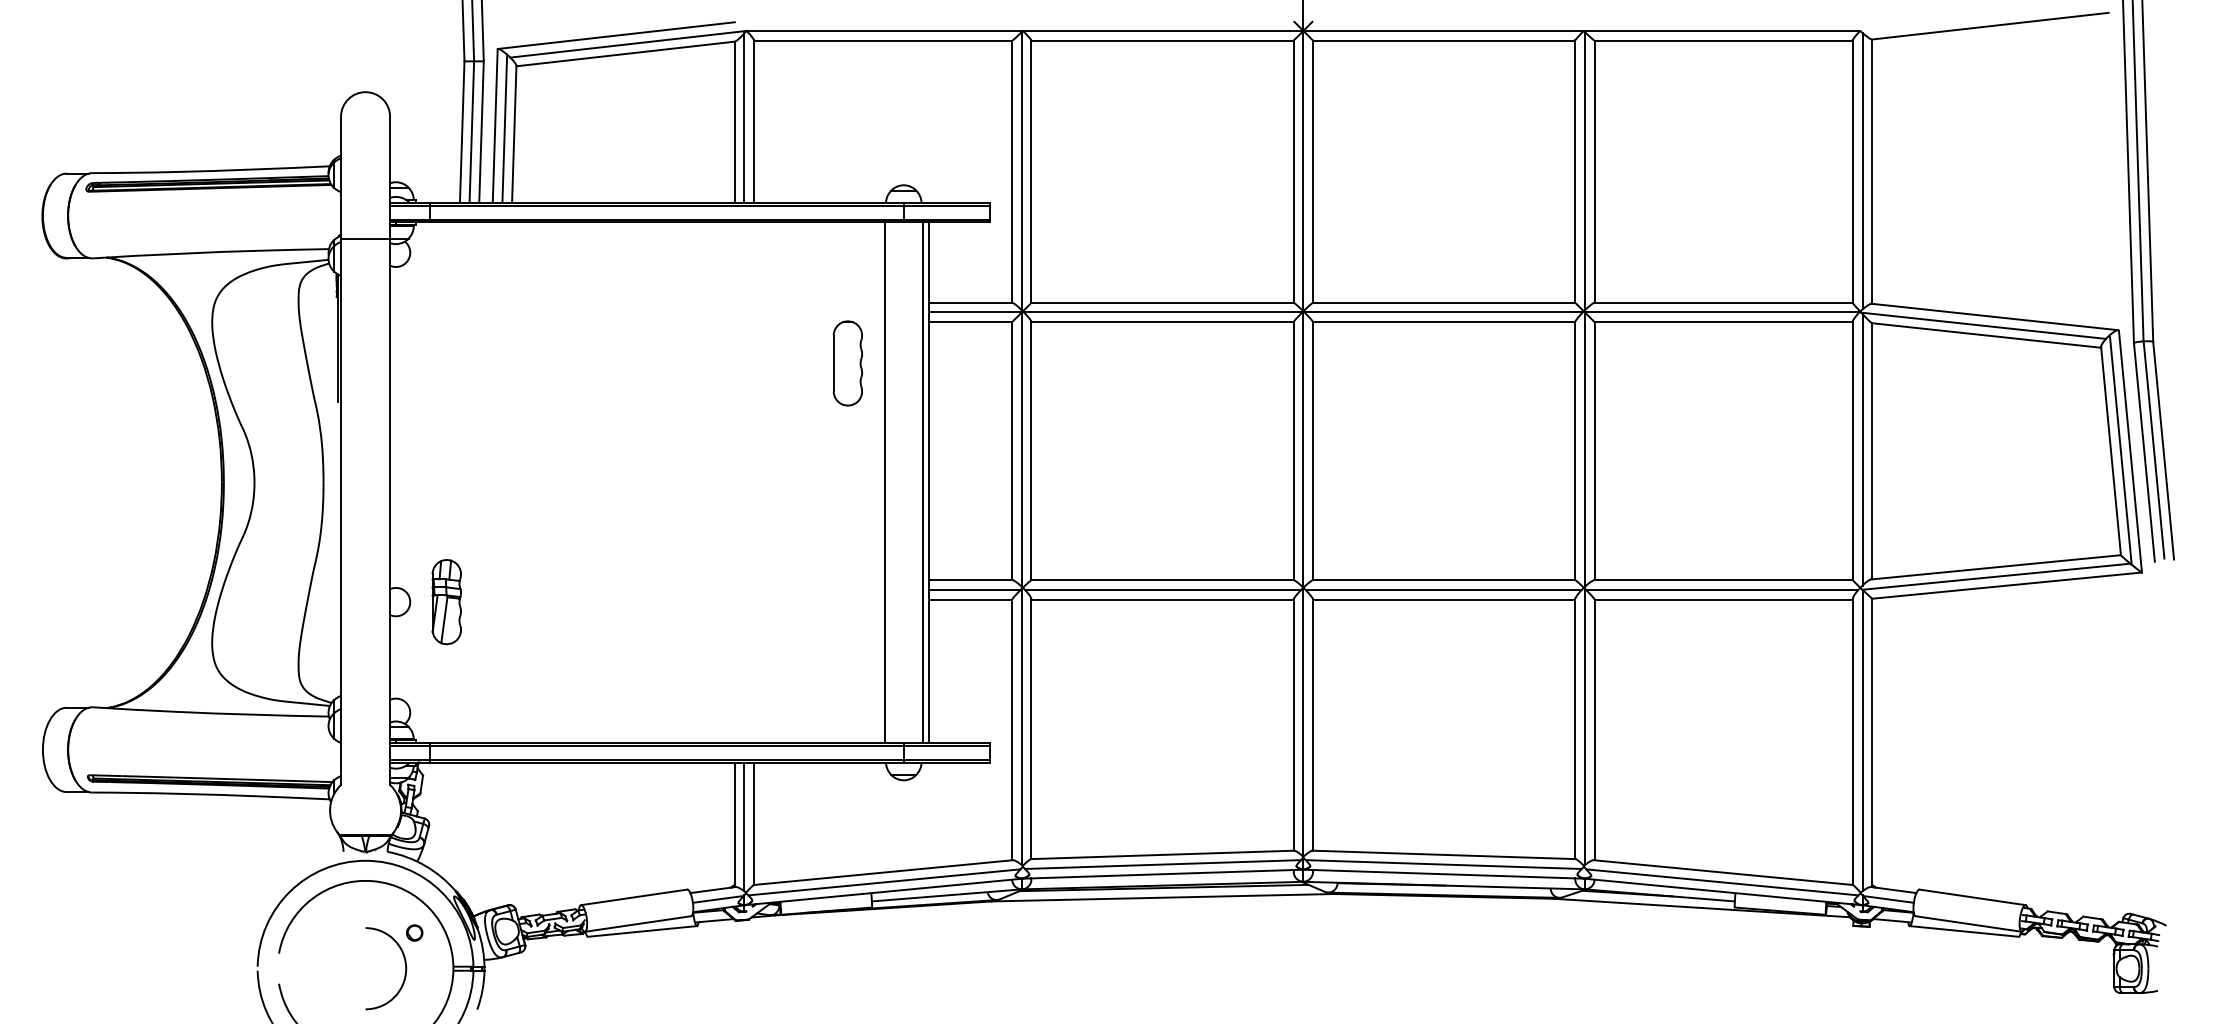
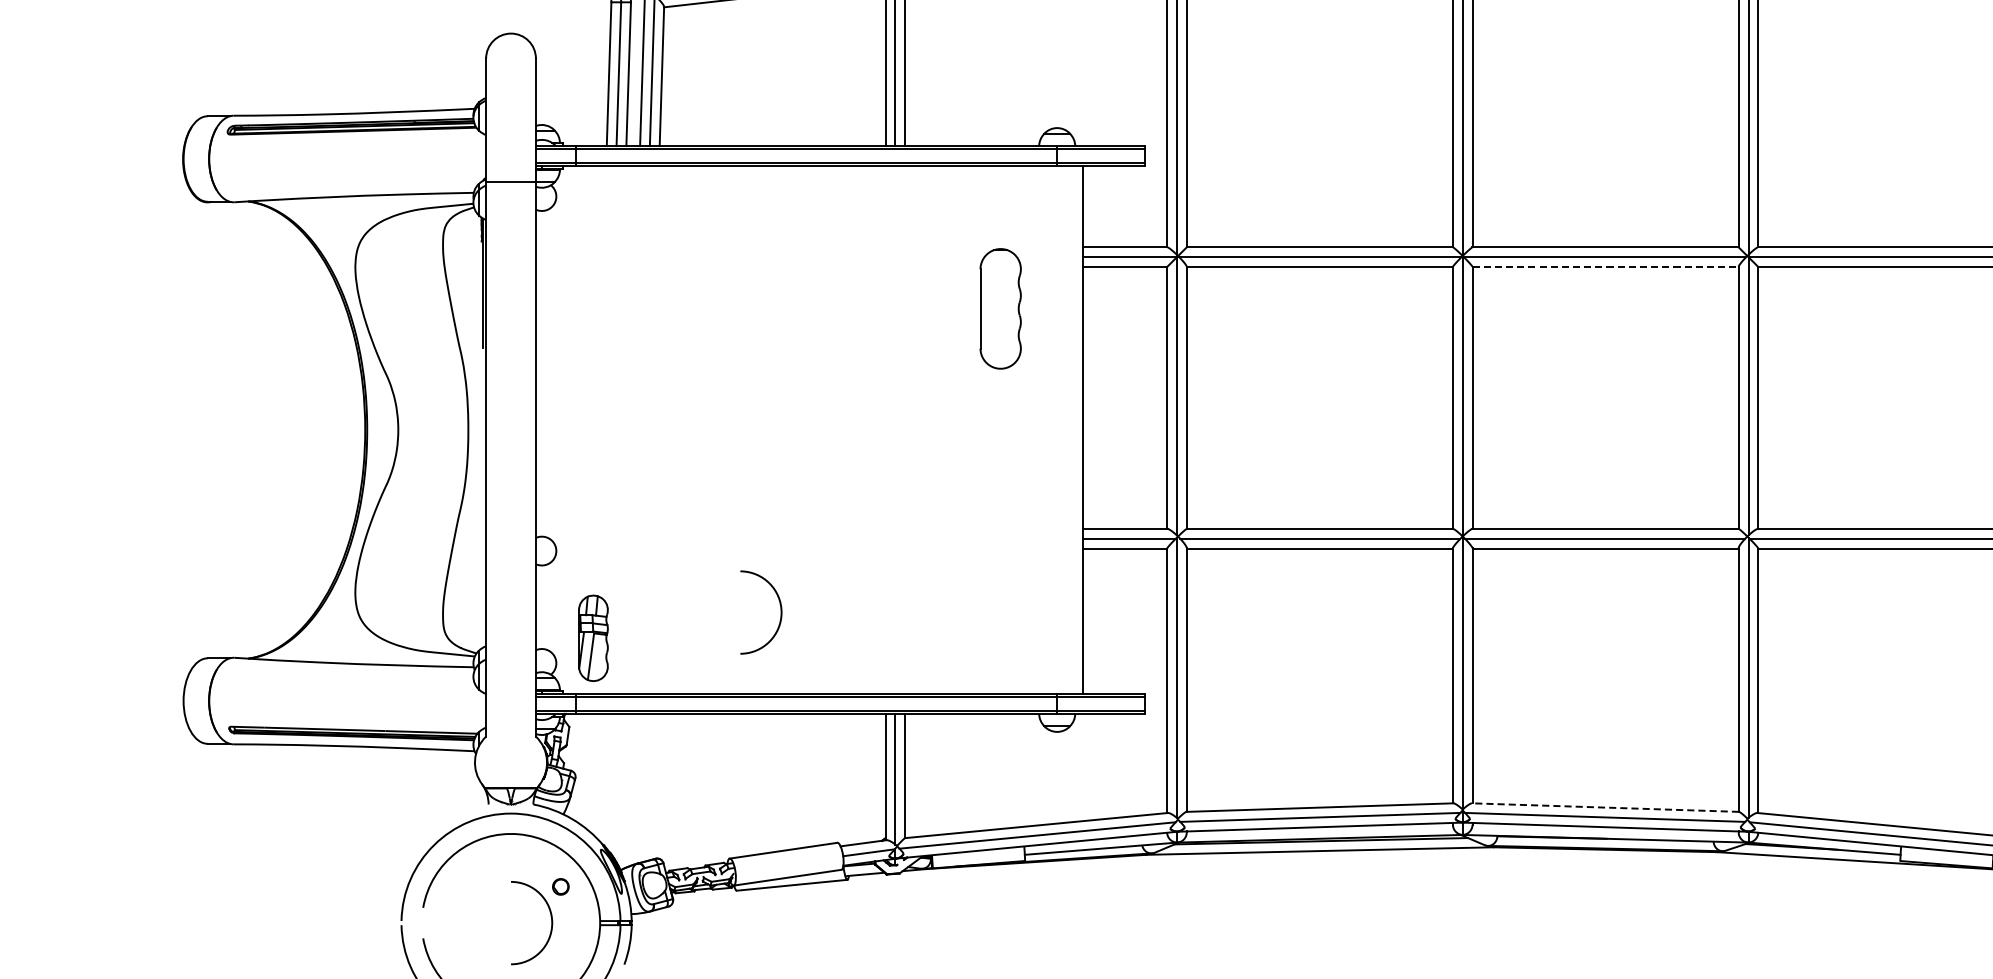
line: (1444, 322) -> (1605, 267), solid -> dashed
part: (847, 363) -> (1000, 308), size x1.4
line: (884, 482) -> (1037, 429), removed
line: (923, 482) -> (1077, 429), removed
part: (446, 602) -> (593, 638), moved
arc: (630, 656) -> (779, 606), added
line: (1444, 854) -> (1605, 807), solid -> dashed

